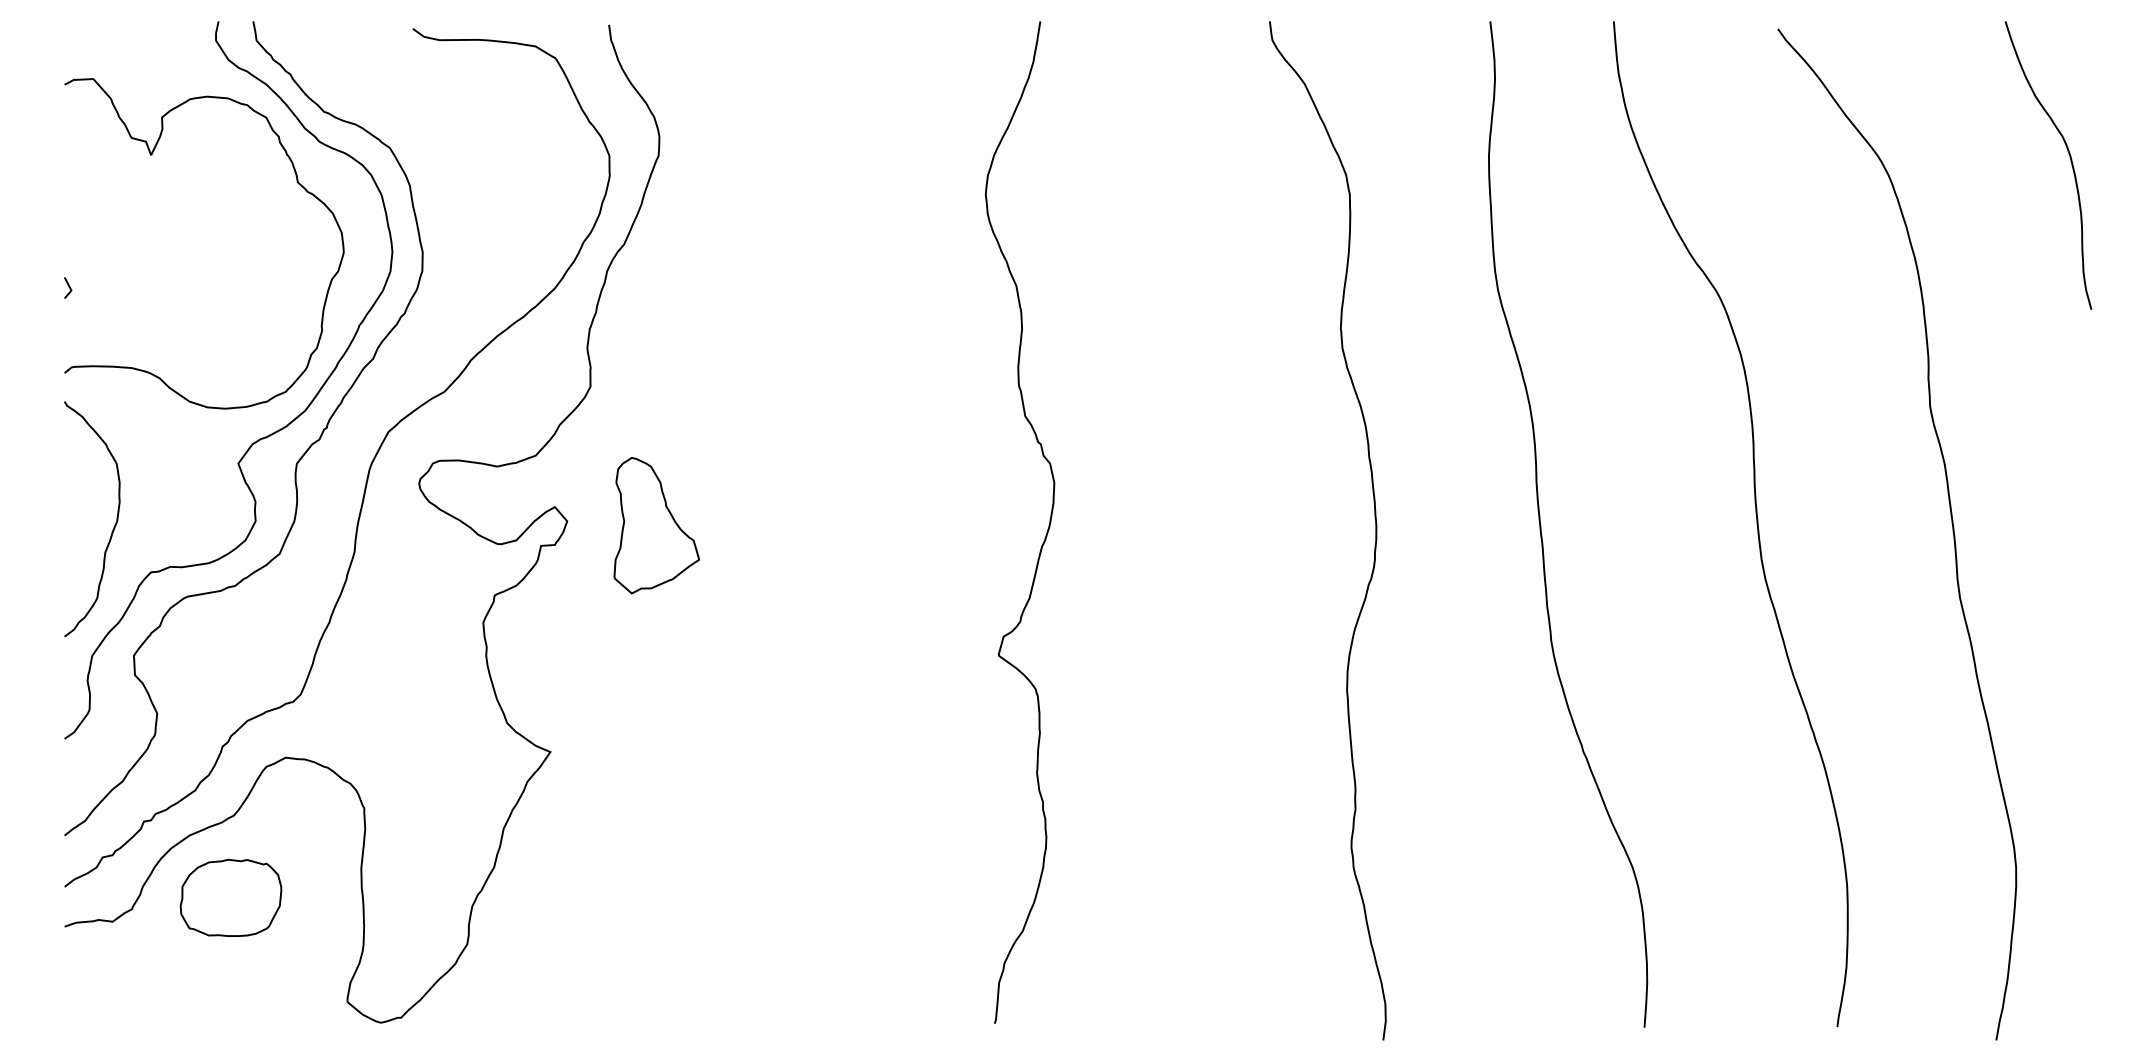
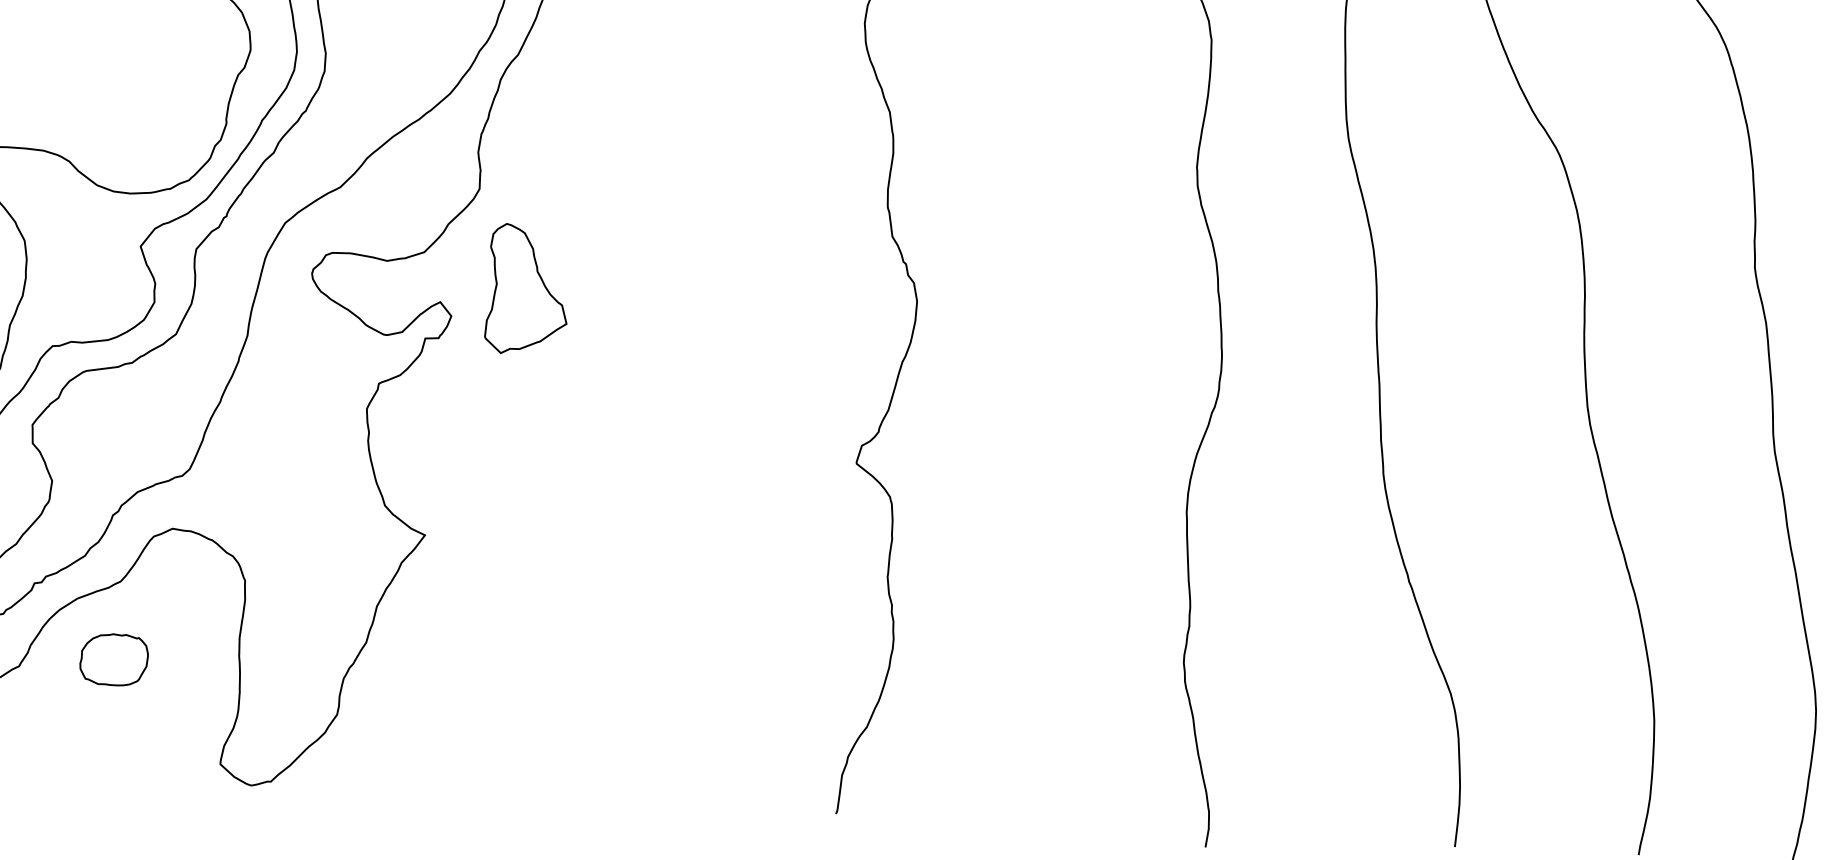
part: (656, 525) -> (527, 289), moved
part: (230, 897) -> (113, 659), size x0.7

